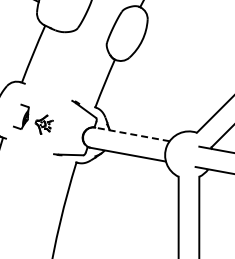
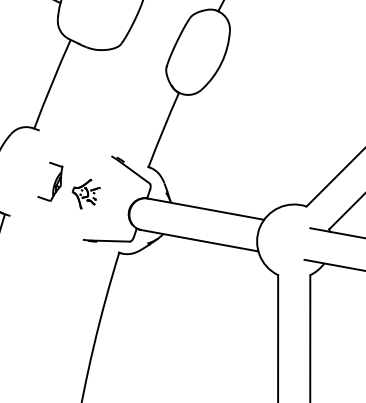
part: (33, 118) -> (69, 184), moved
line: (131, 134) -> (204, 209), dashed -> solid

